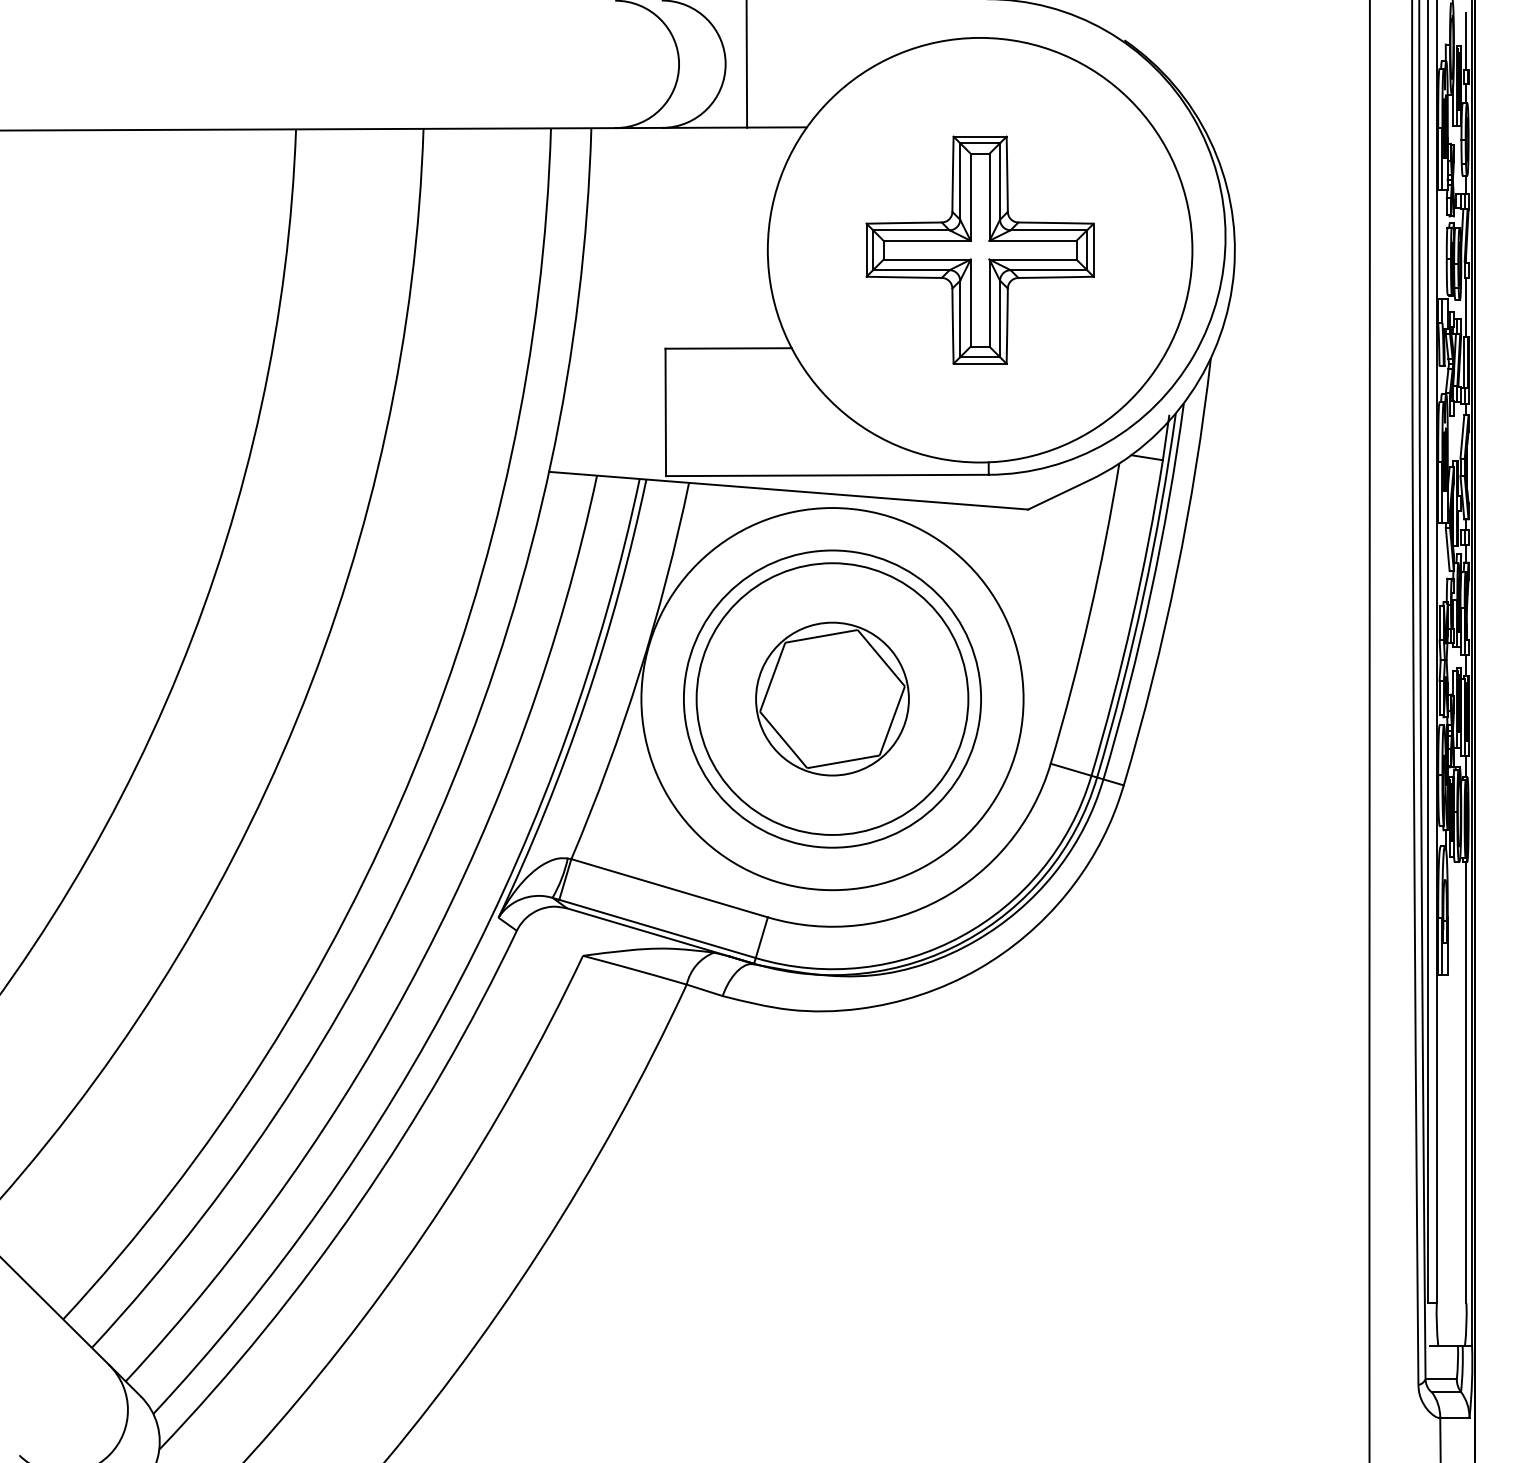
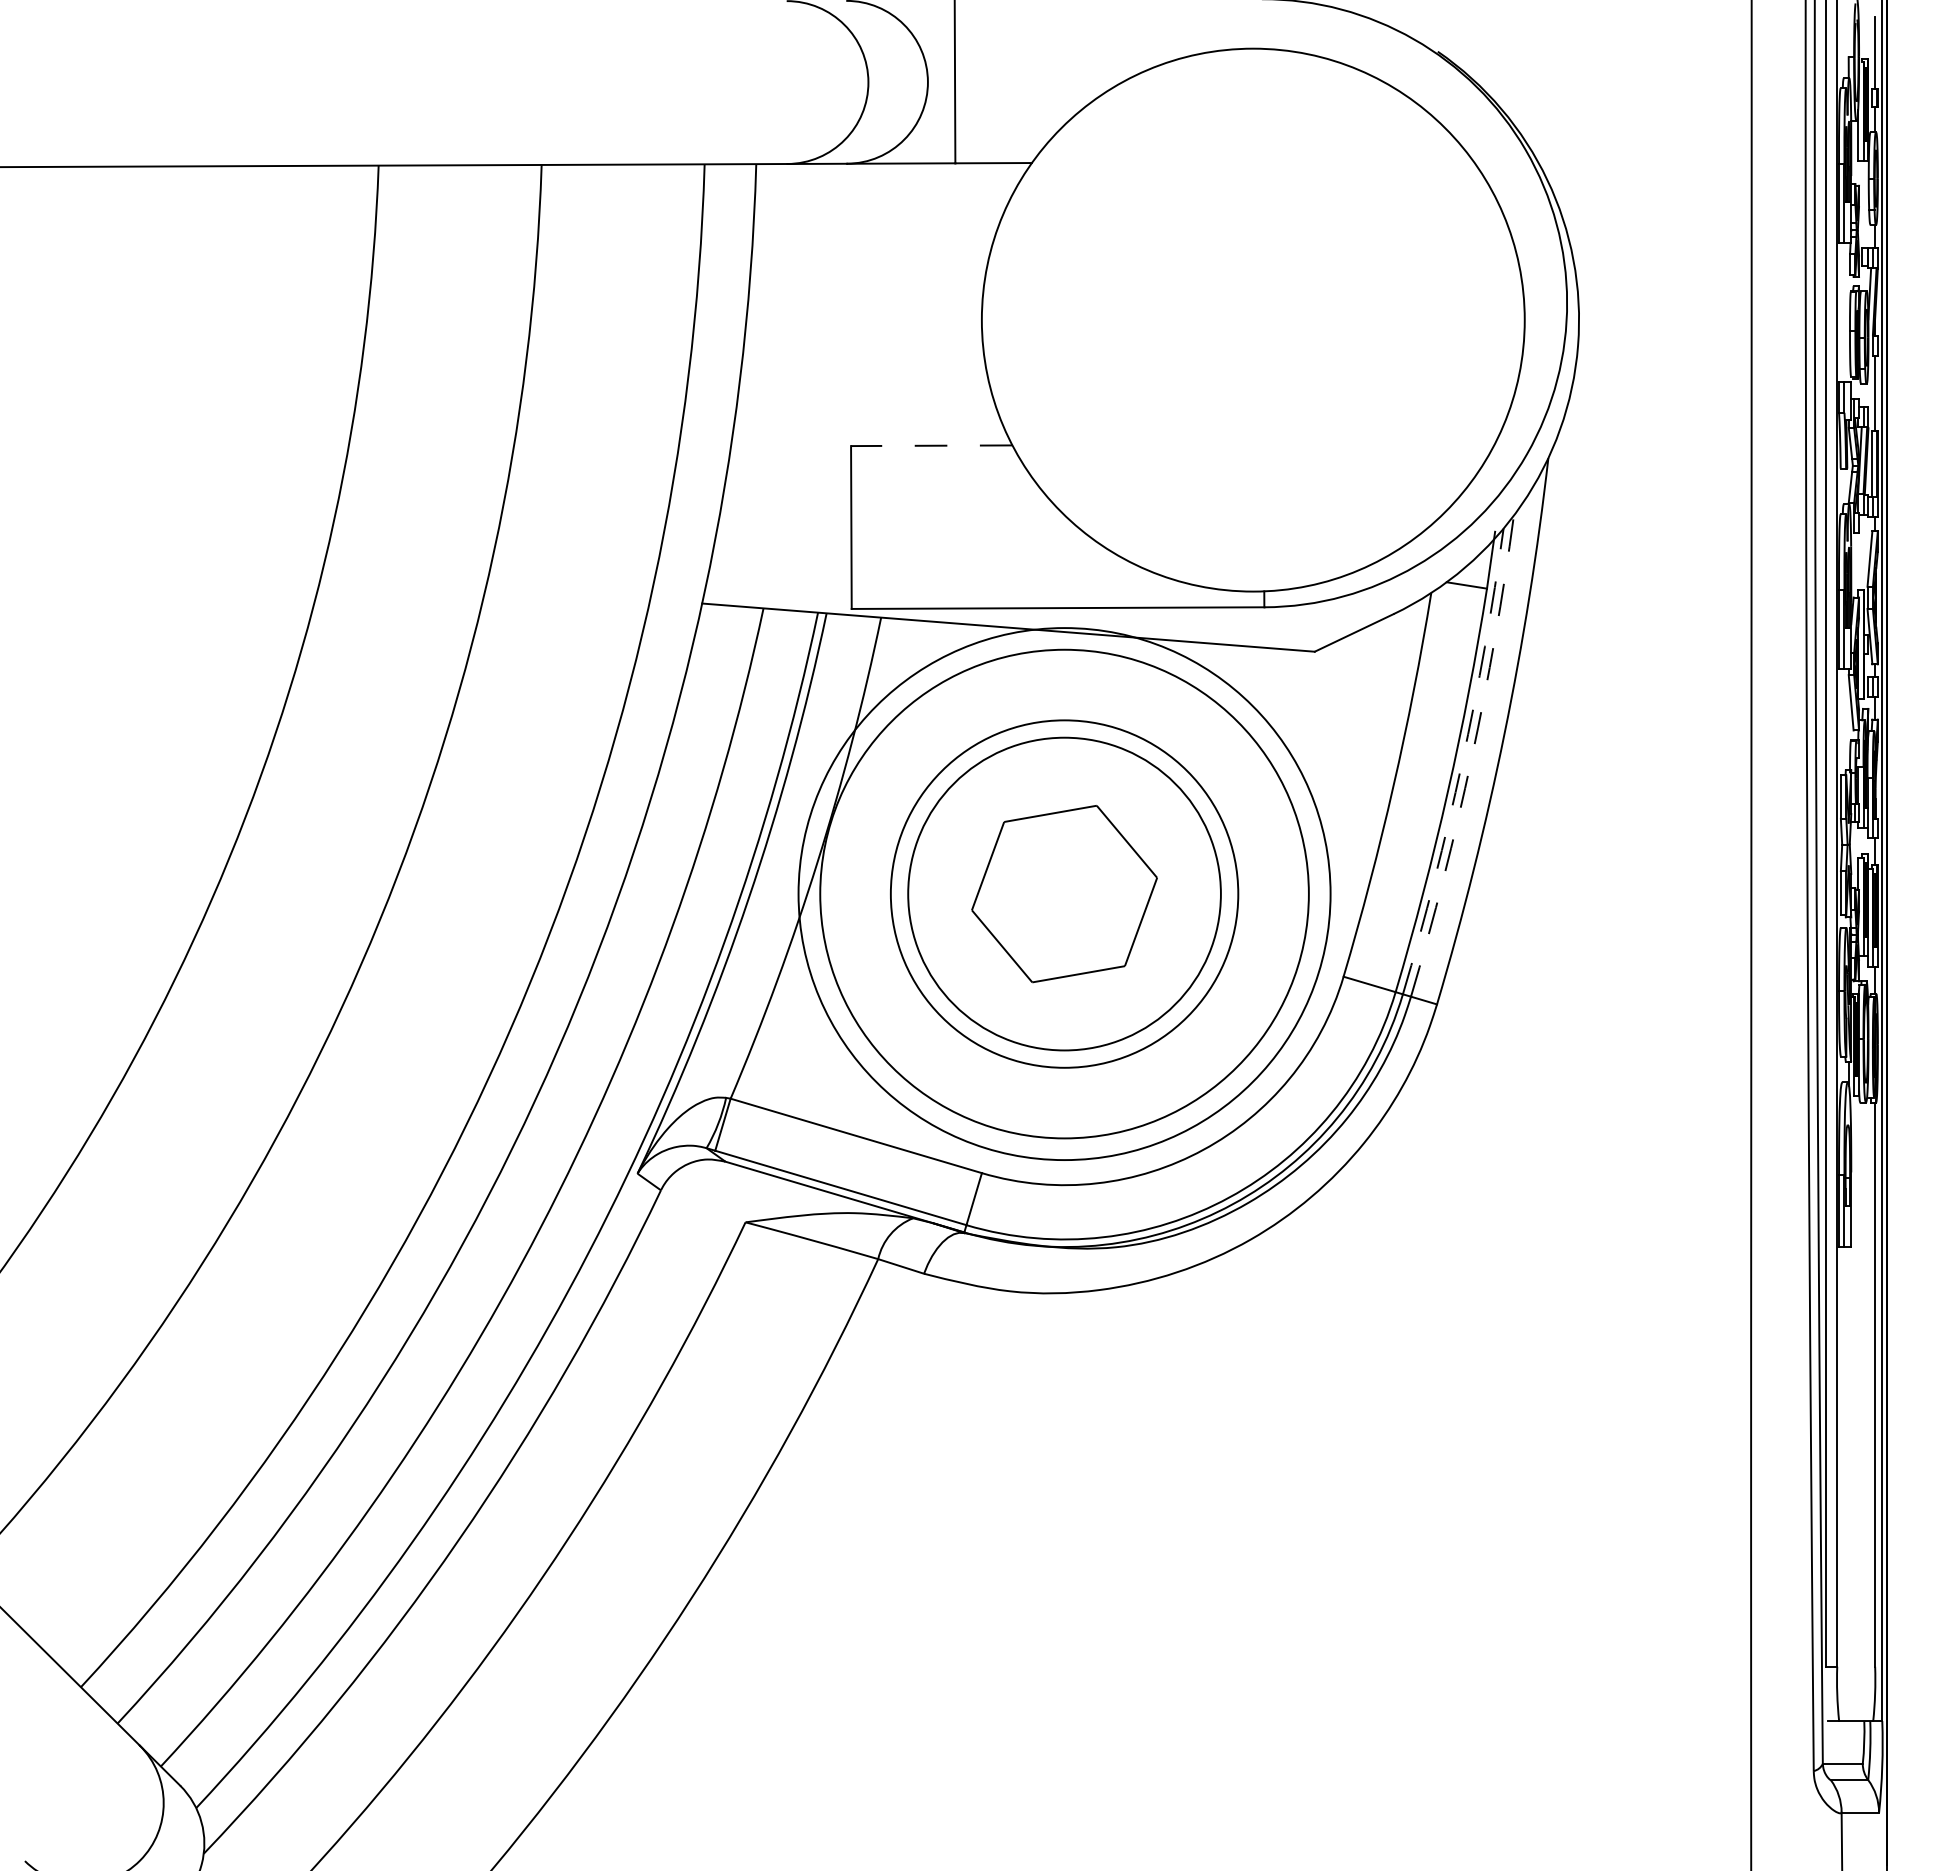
part: (980, 249) -> (1253, 319), removed
line: (728, 348) -> (931, 445), solid -> dashed
arc: (1150, 593) -> (1471, 758), solid -> dashed
arc: (1143, 596) -> (1462, 763), solid -> dashed
circle: (832, 698) -> (1064, 893), size x1.6
circle: (832, 699) -> (1064, 894), size x1.4

